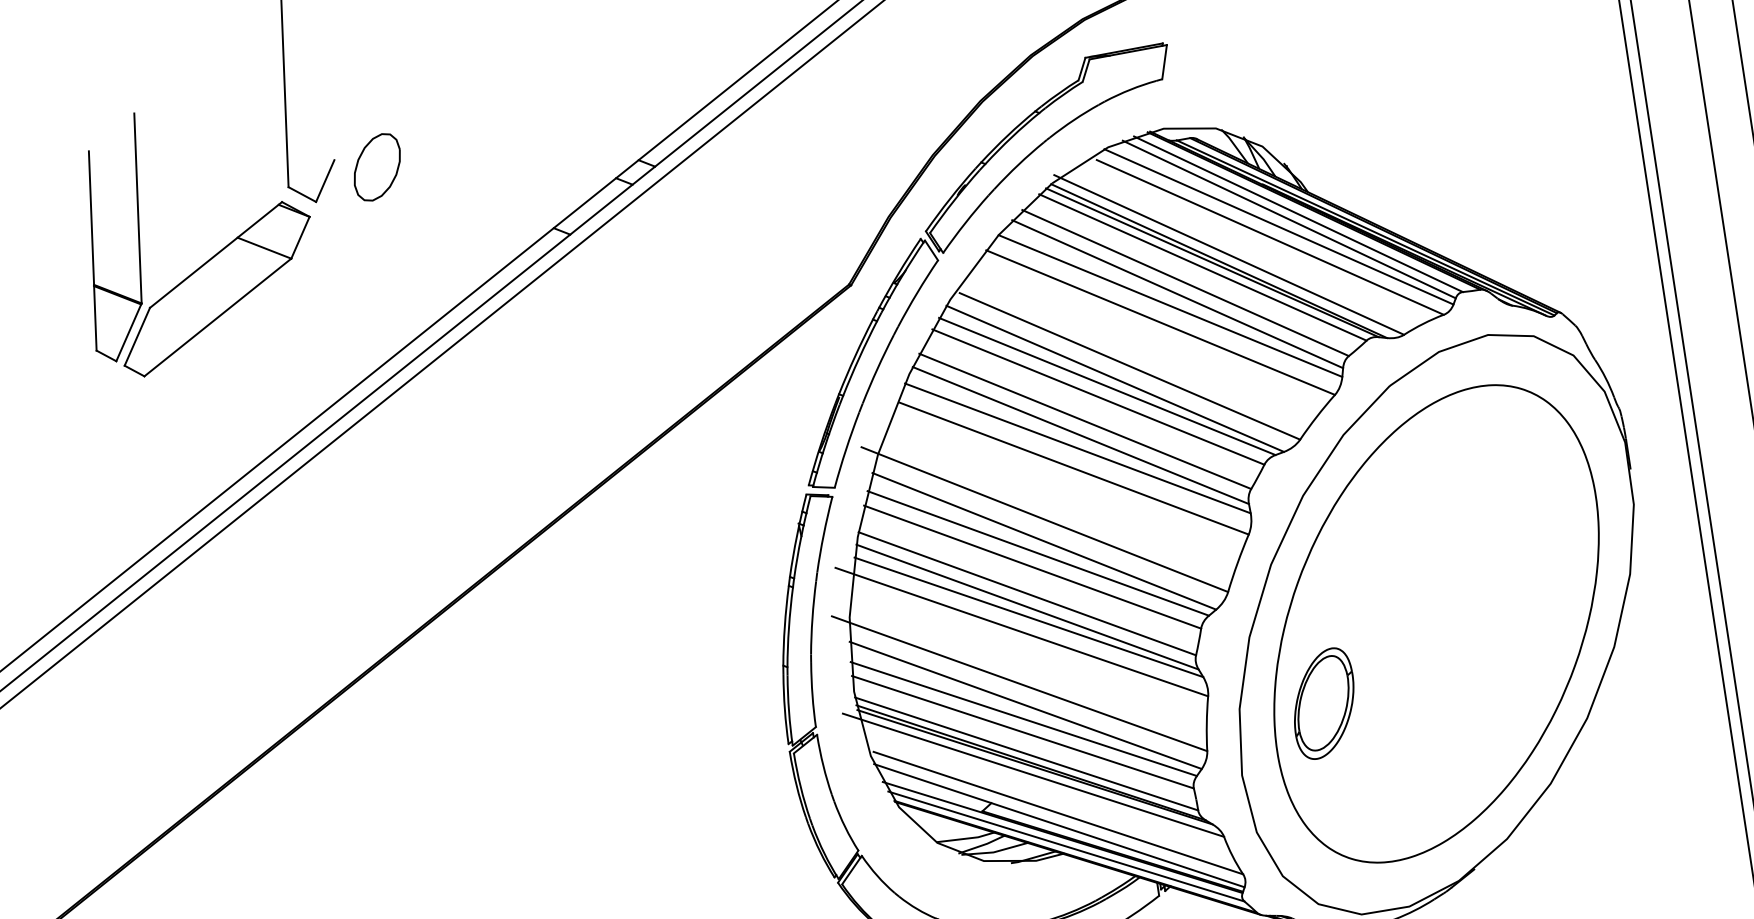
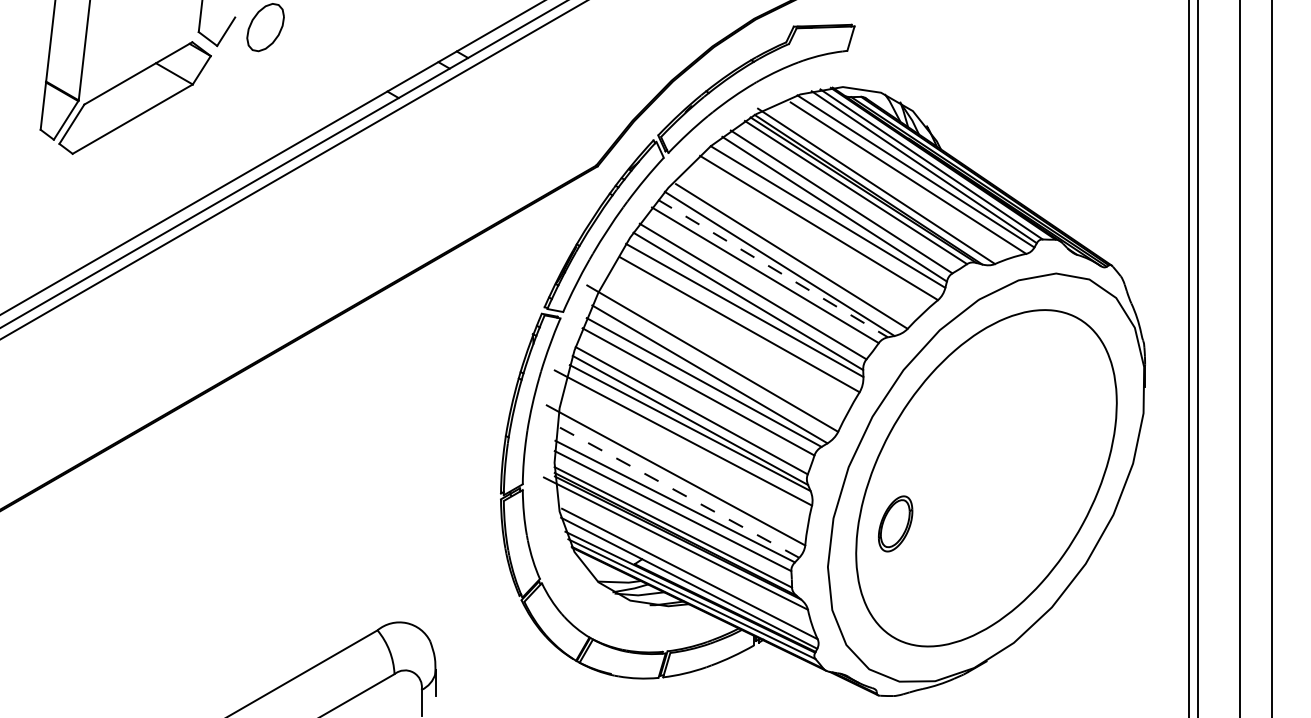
line: (1107, 386) -> (773, 268), solid -> dashed
part: (1323, 703) -> (895, 523), size x0.7
line: (1026, 704) -> (678, 491), solid -> dashed

